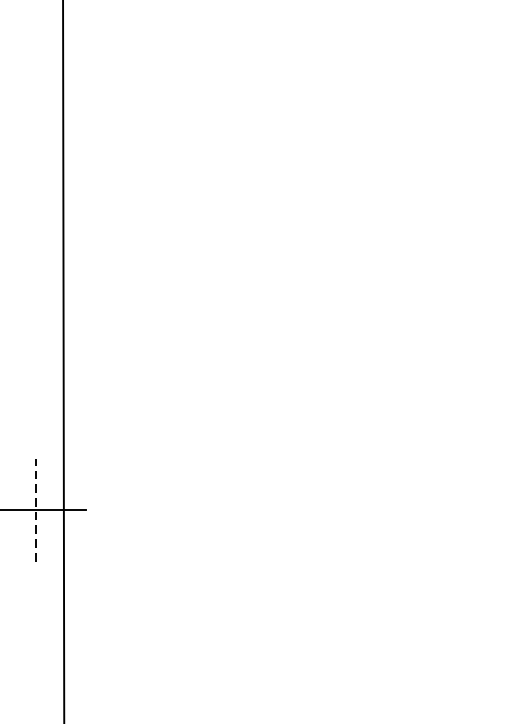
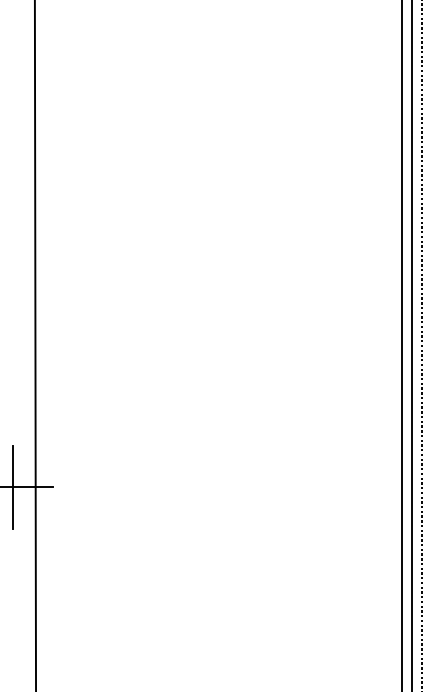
line: (36, 508) -> (13, 486), dashed -> solid

